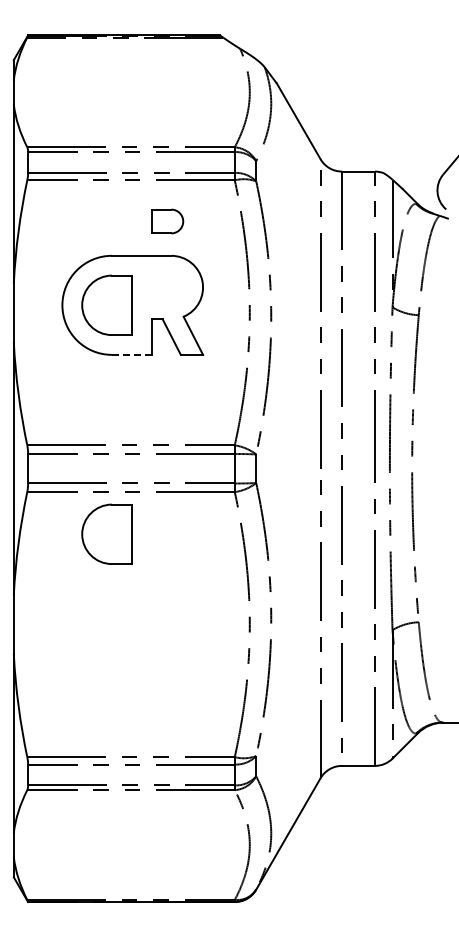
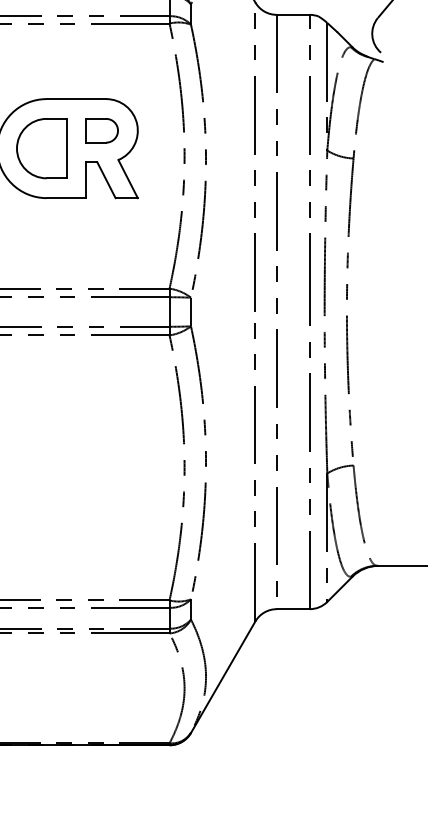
part: (167, 221) -> (102, 130), moved
line: (131, 354) -> (66, 197), dashed -> solid
part: (106, 533) -> (41, 376), removed

